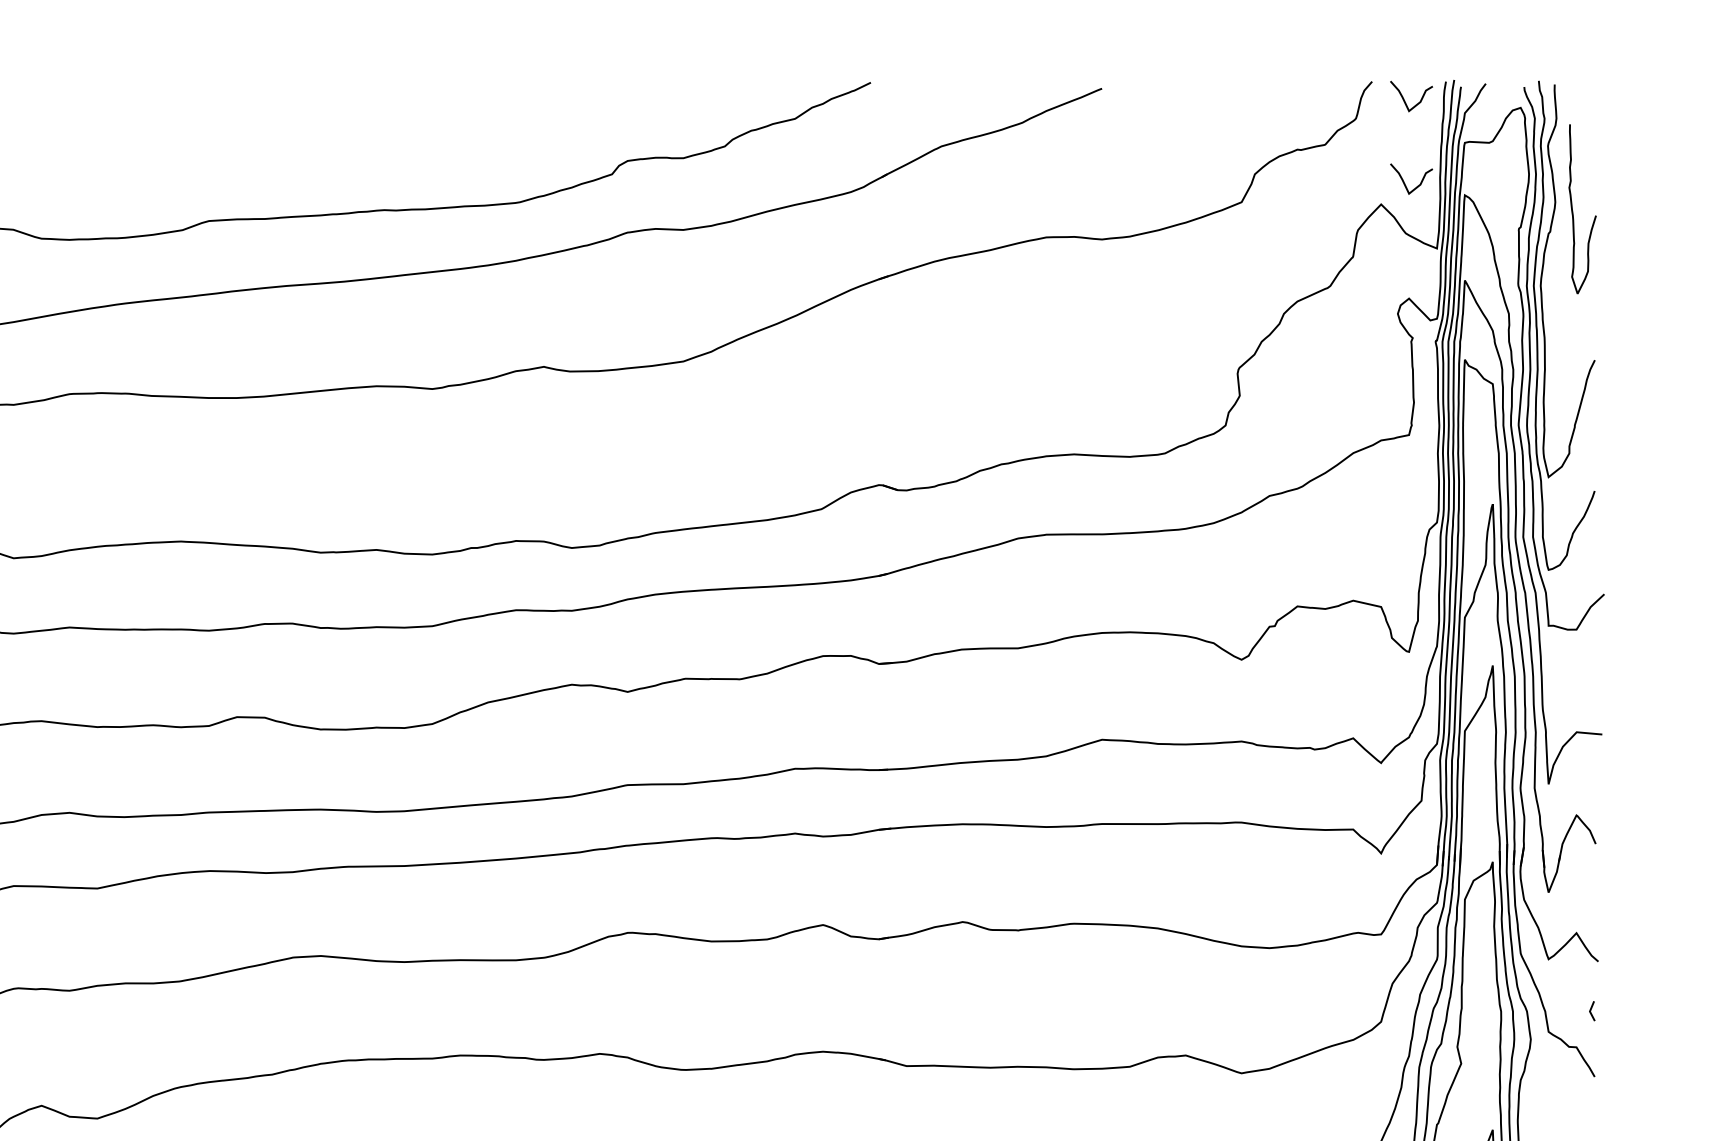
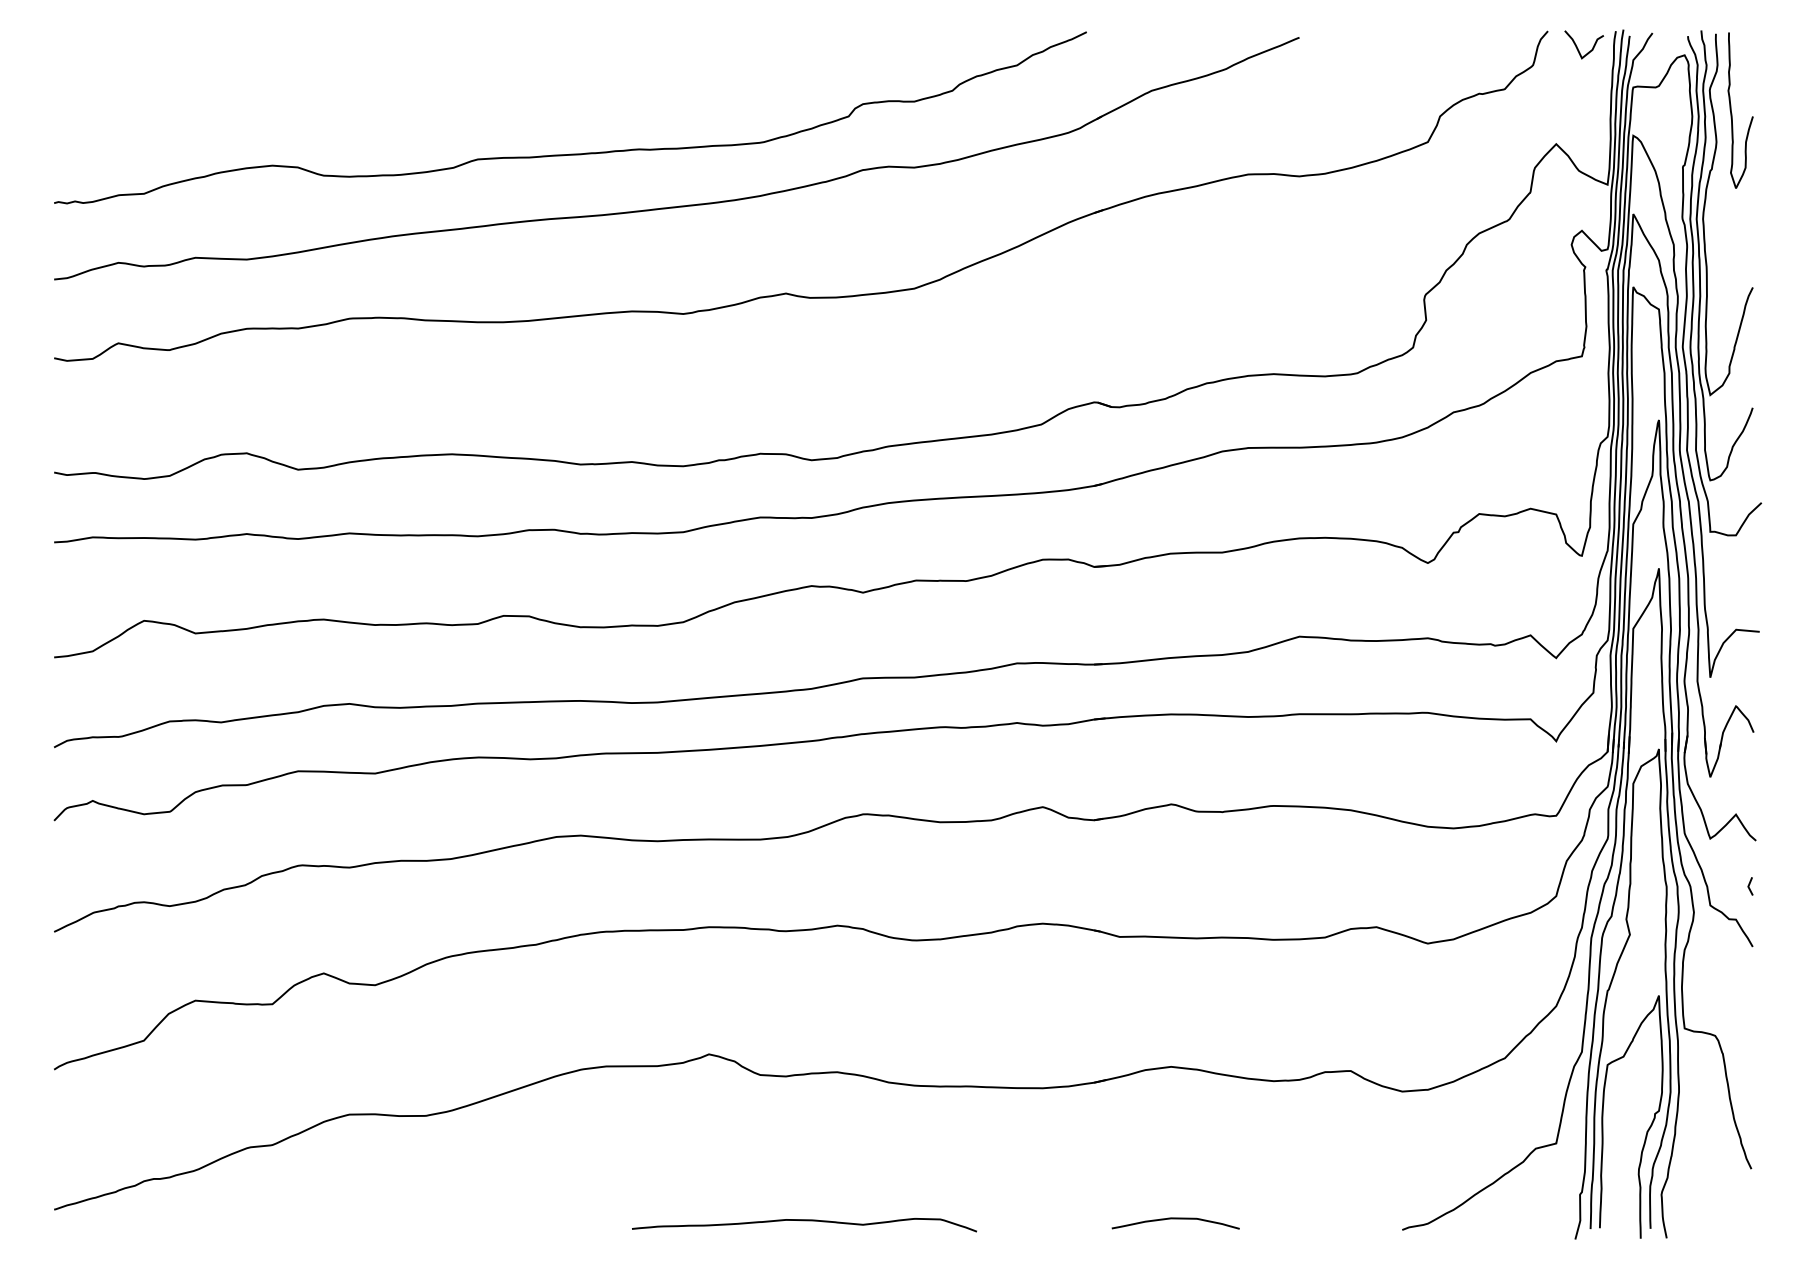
curve: (1404, 180) -> (1577, 122), removed
curve: (1573, 212) -> (1732, 113), moved

